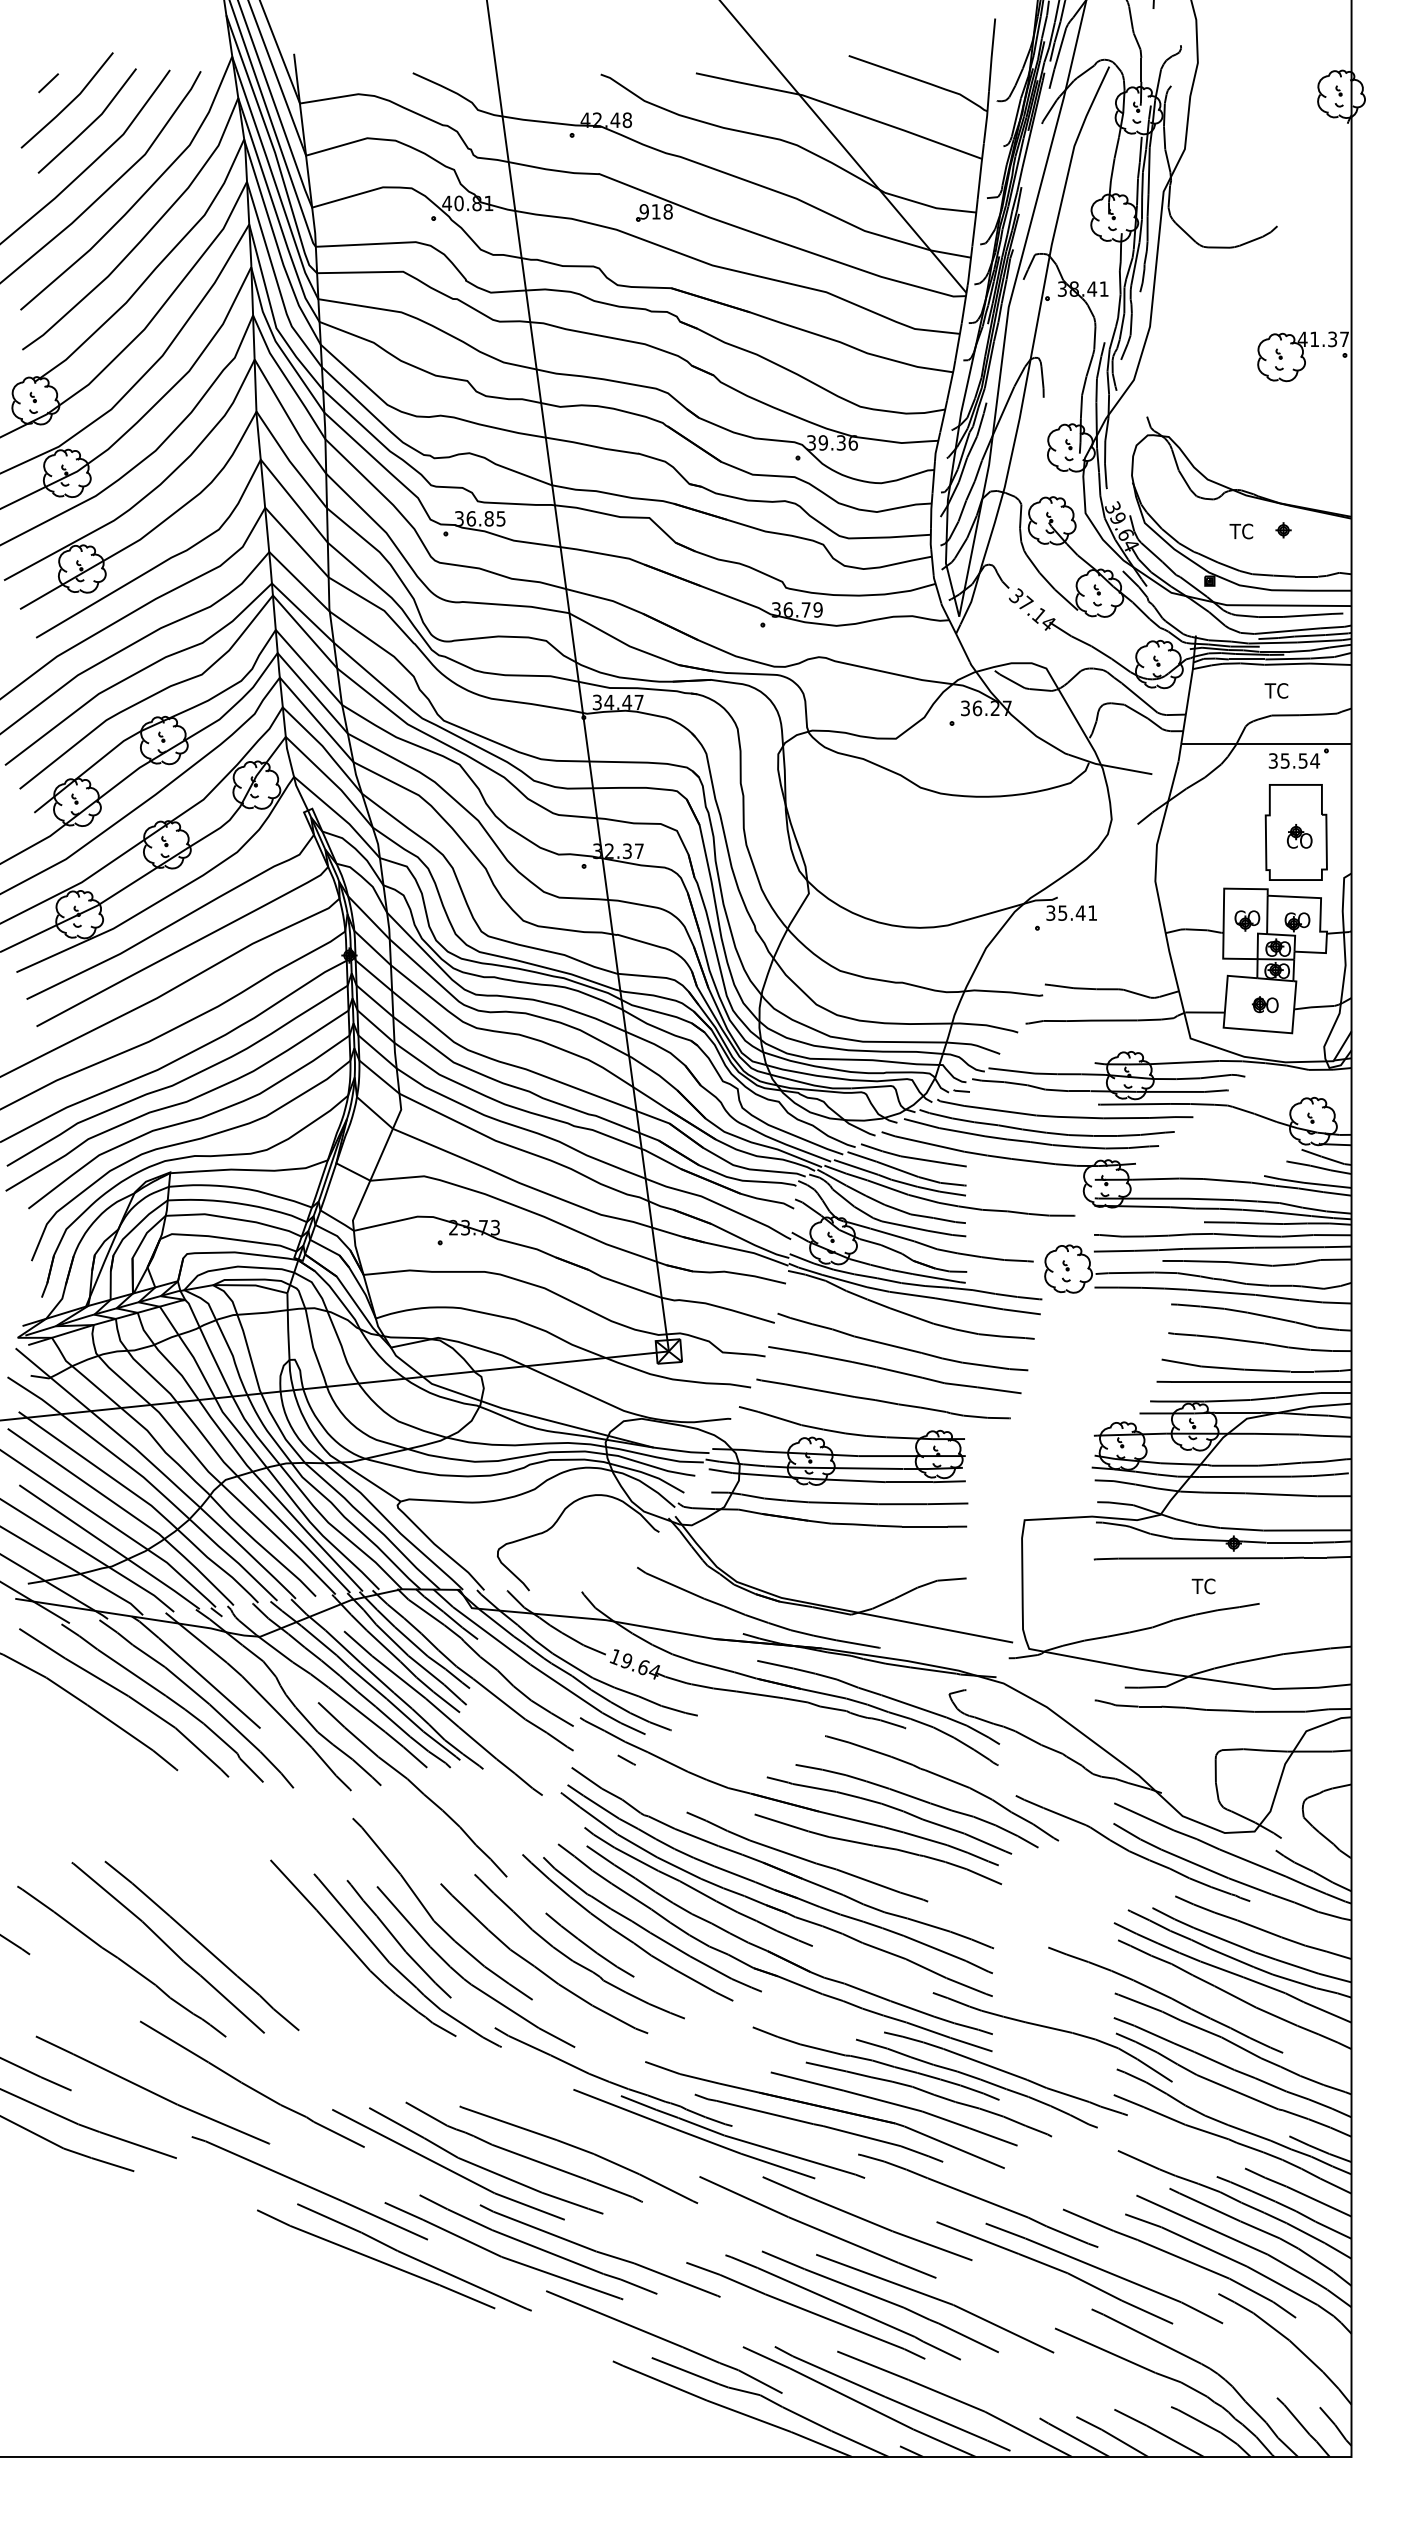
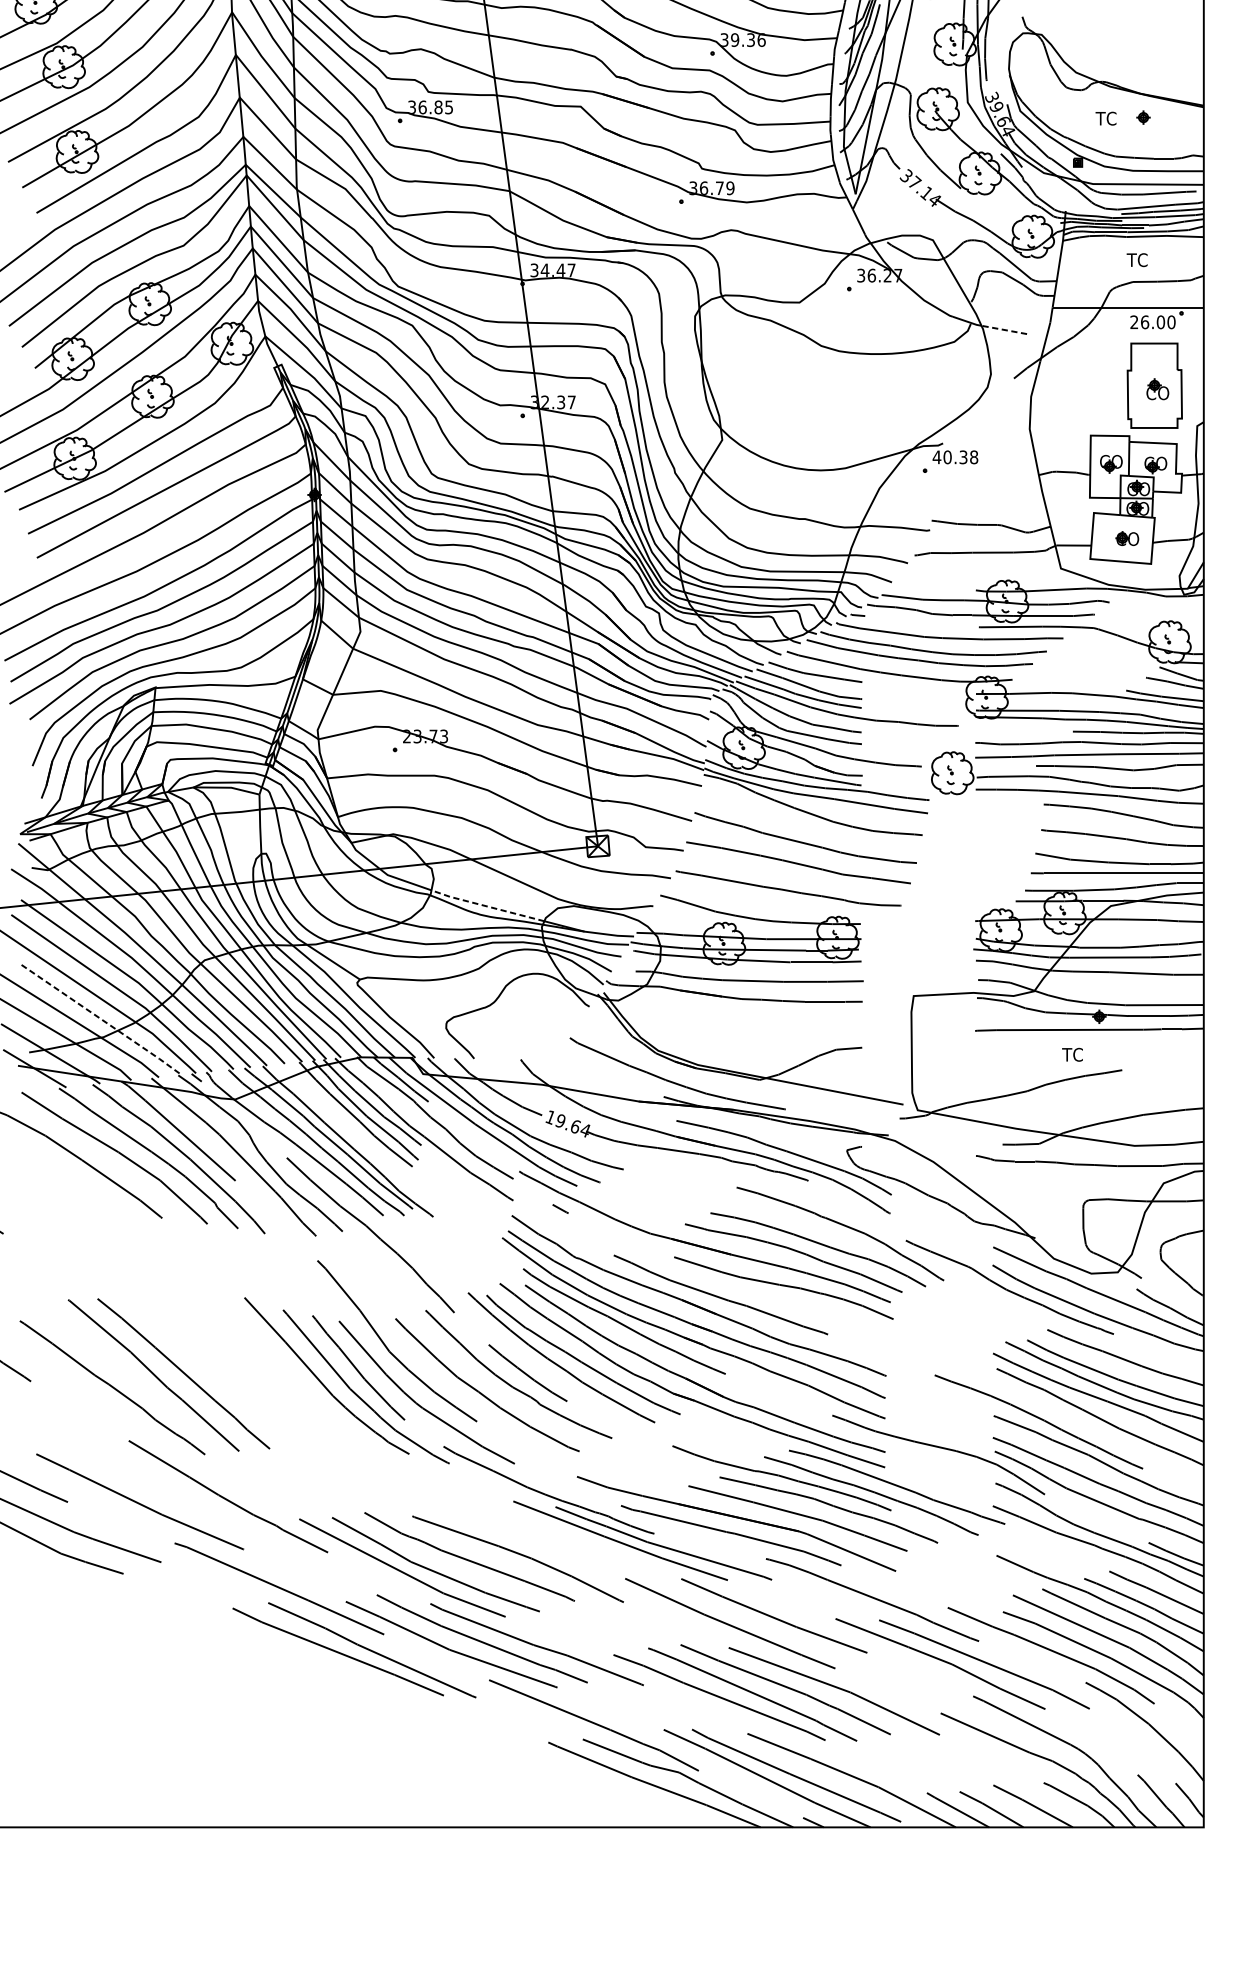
text: (1294, 760) -> (1153, 321), 35.54 -> 26.00
line: (1126, 769) -> (1004, 329), solid -> dashed
text: (1071, 912) -> (955, 456), 35.41 -> 40.38
line: (543, 1419) -> (486, 906), solid -> dashed
line: (110, 1547) -> (102, 1020), solid -> dashed
curve: (442, 1712) -> (397, 1166), removed

